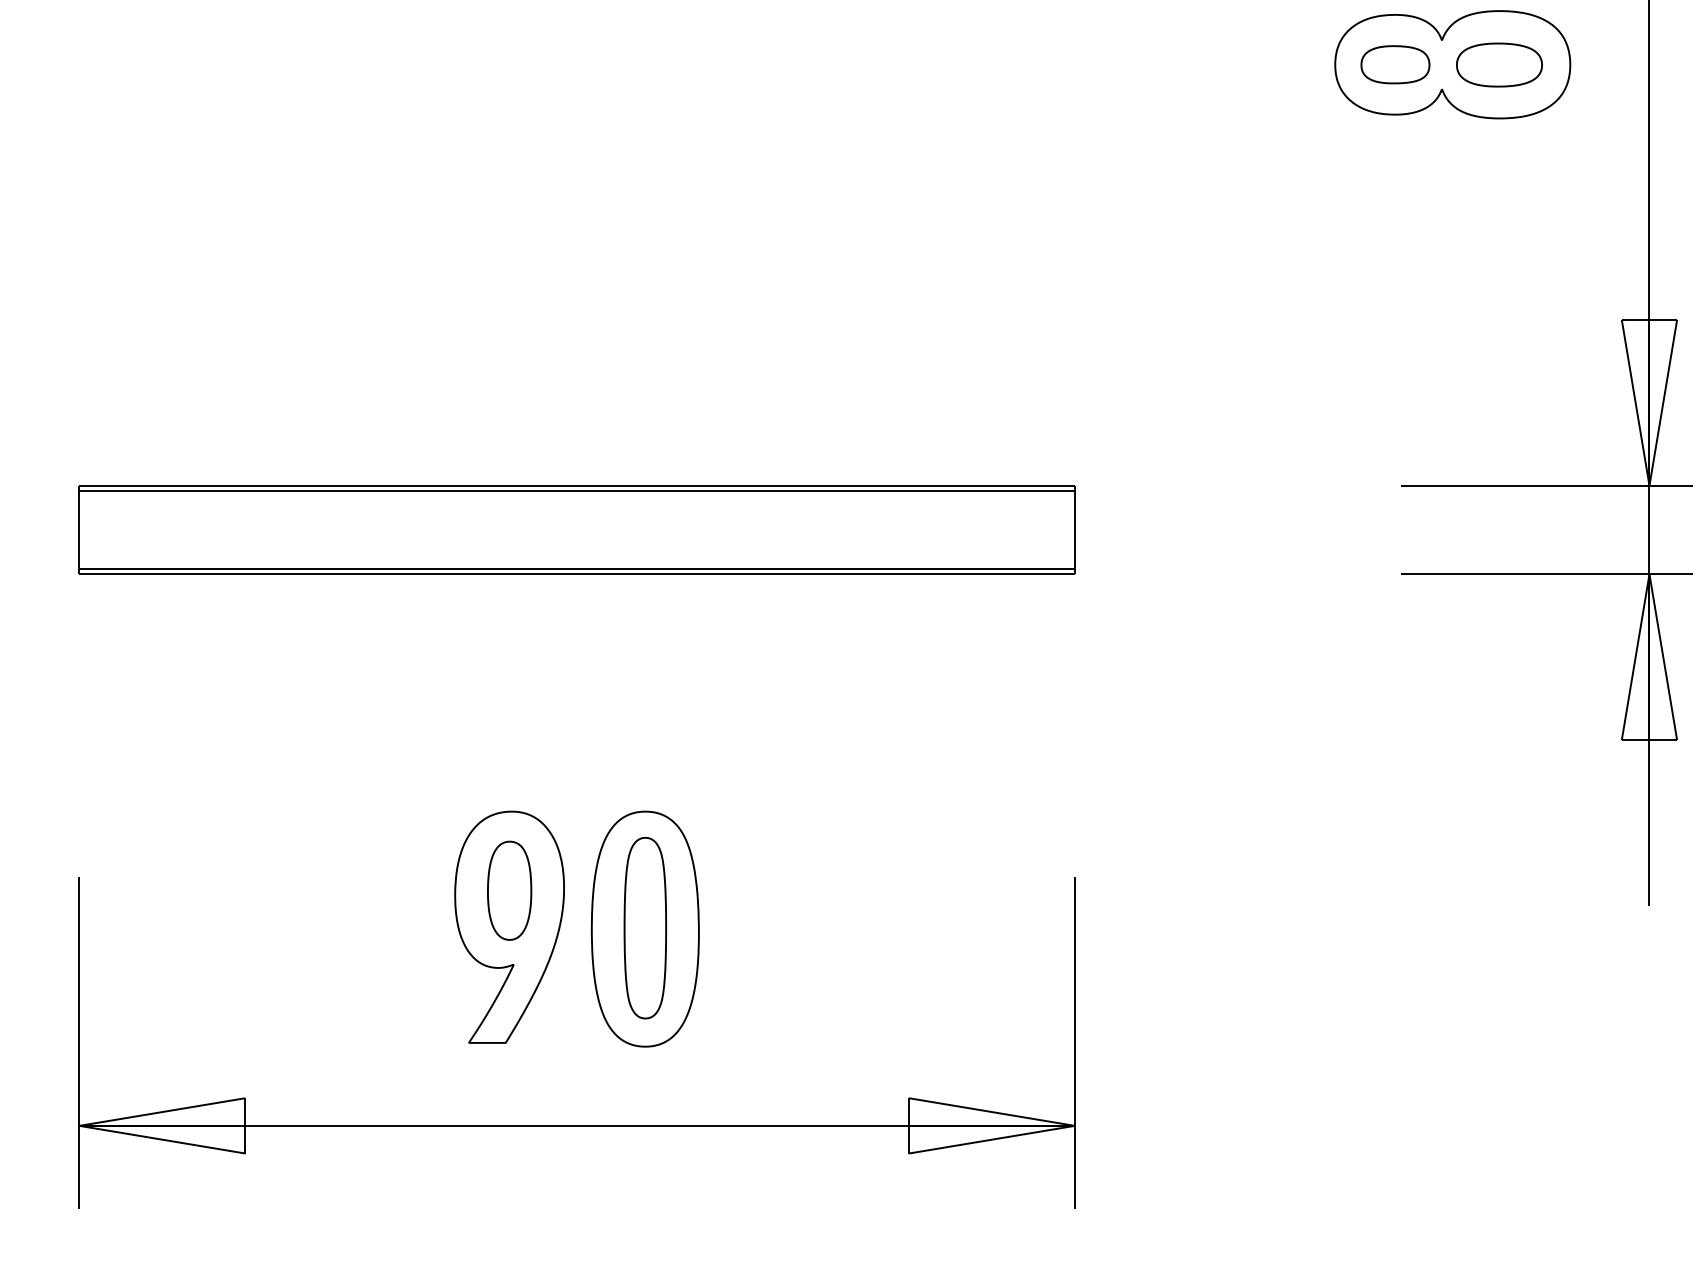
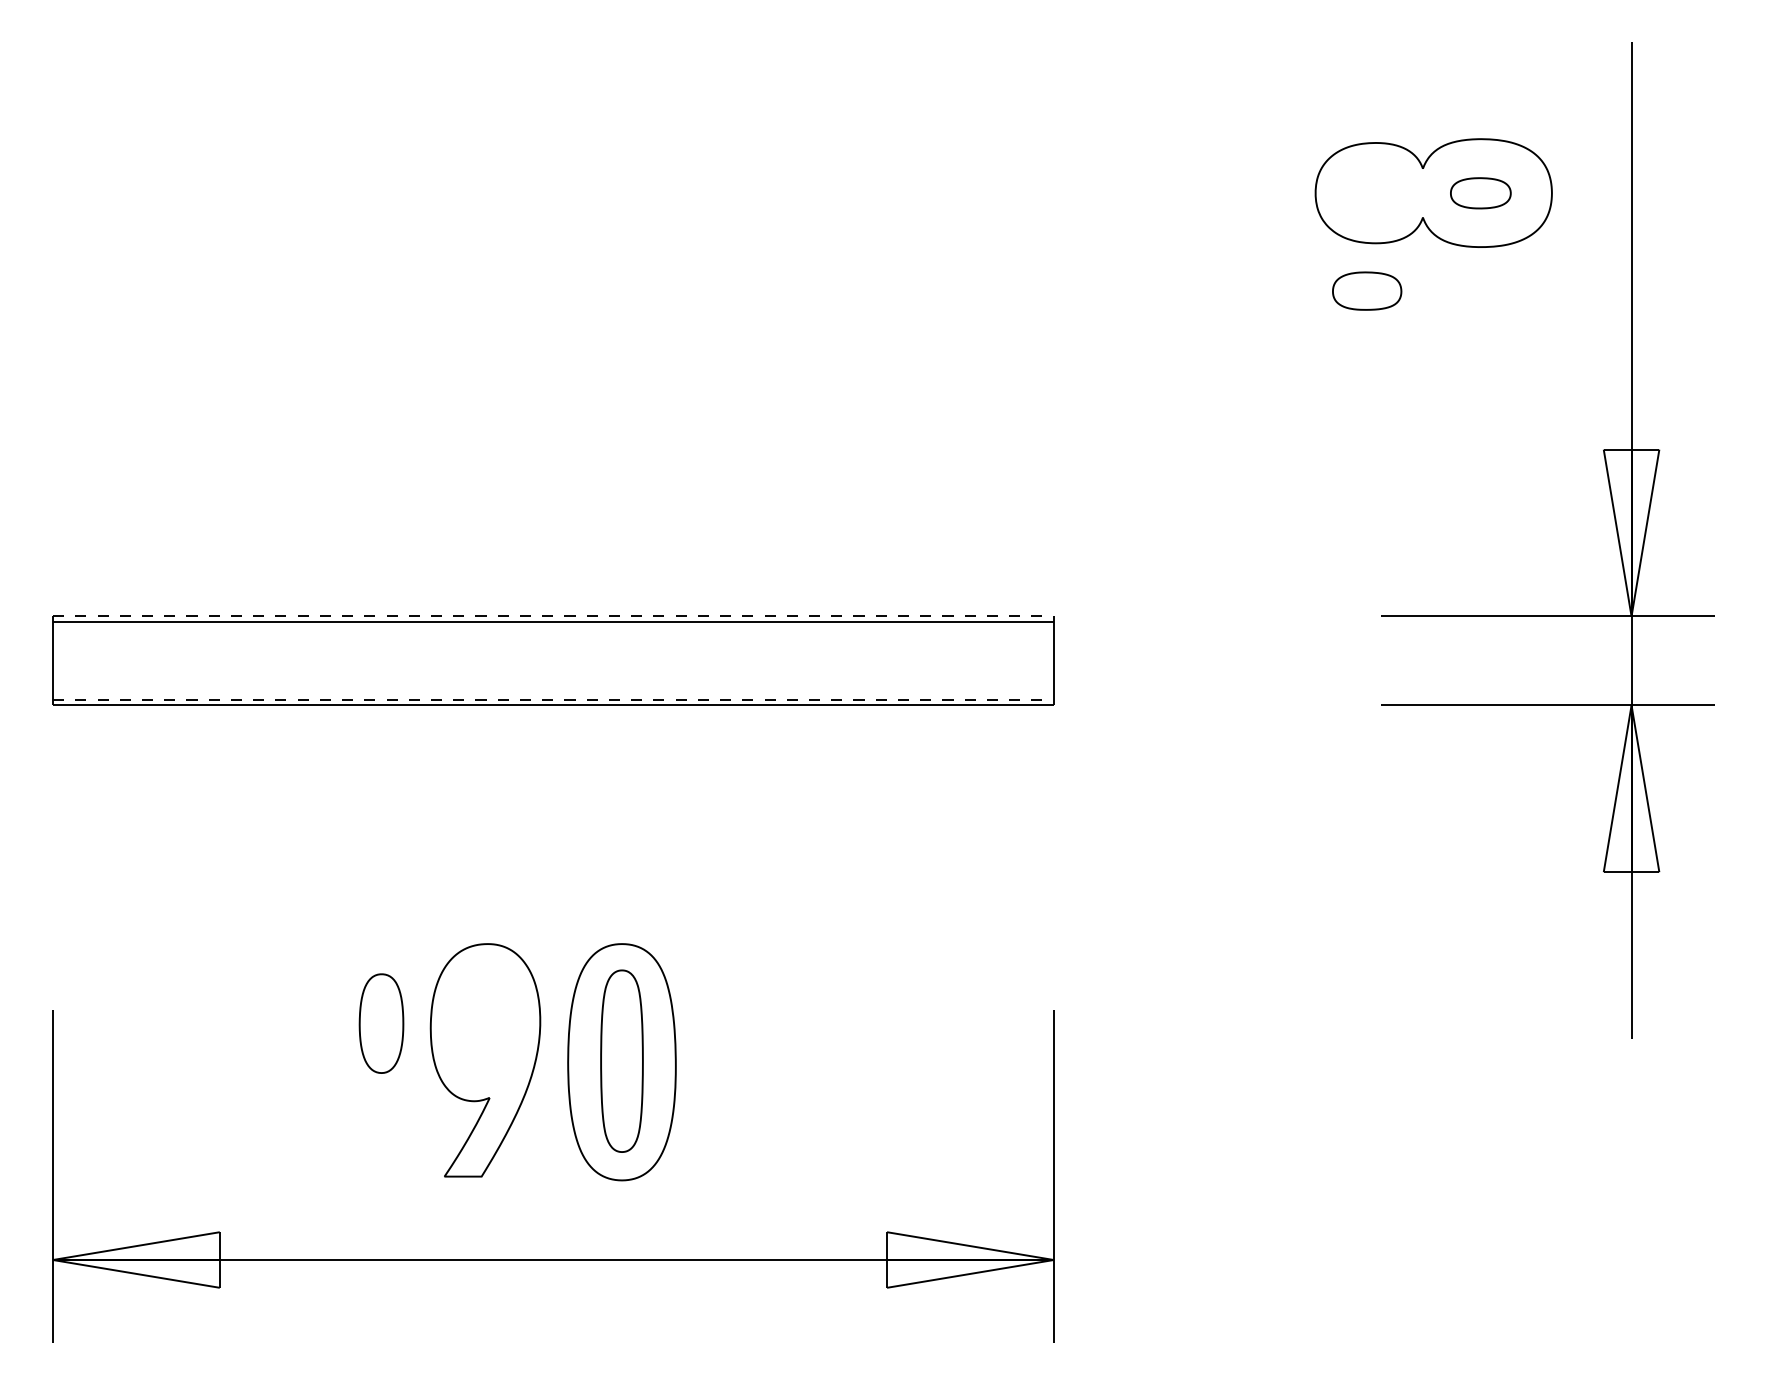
part: (1395, 64) -> (1367, 290), moved
part: (1499, 64) -> (1480, 192), size x0.7
line: (577, 485) -> (553, 616), solid -> dashed
line: (577, 568) -> (553, 699), solid -> dashed
part: (509, 890) -> (381, 1023), moved

